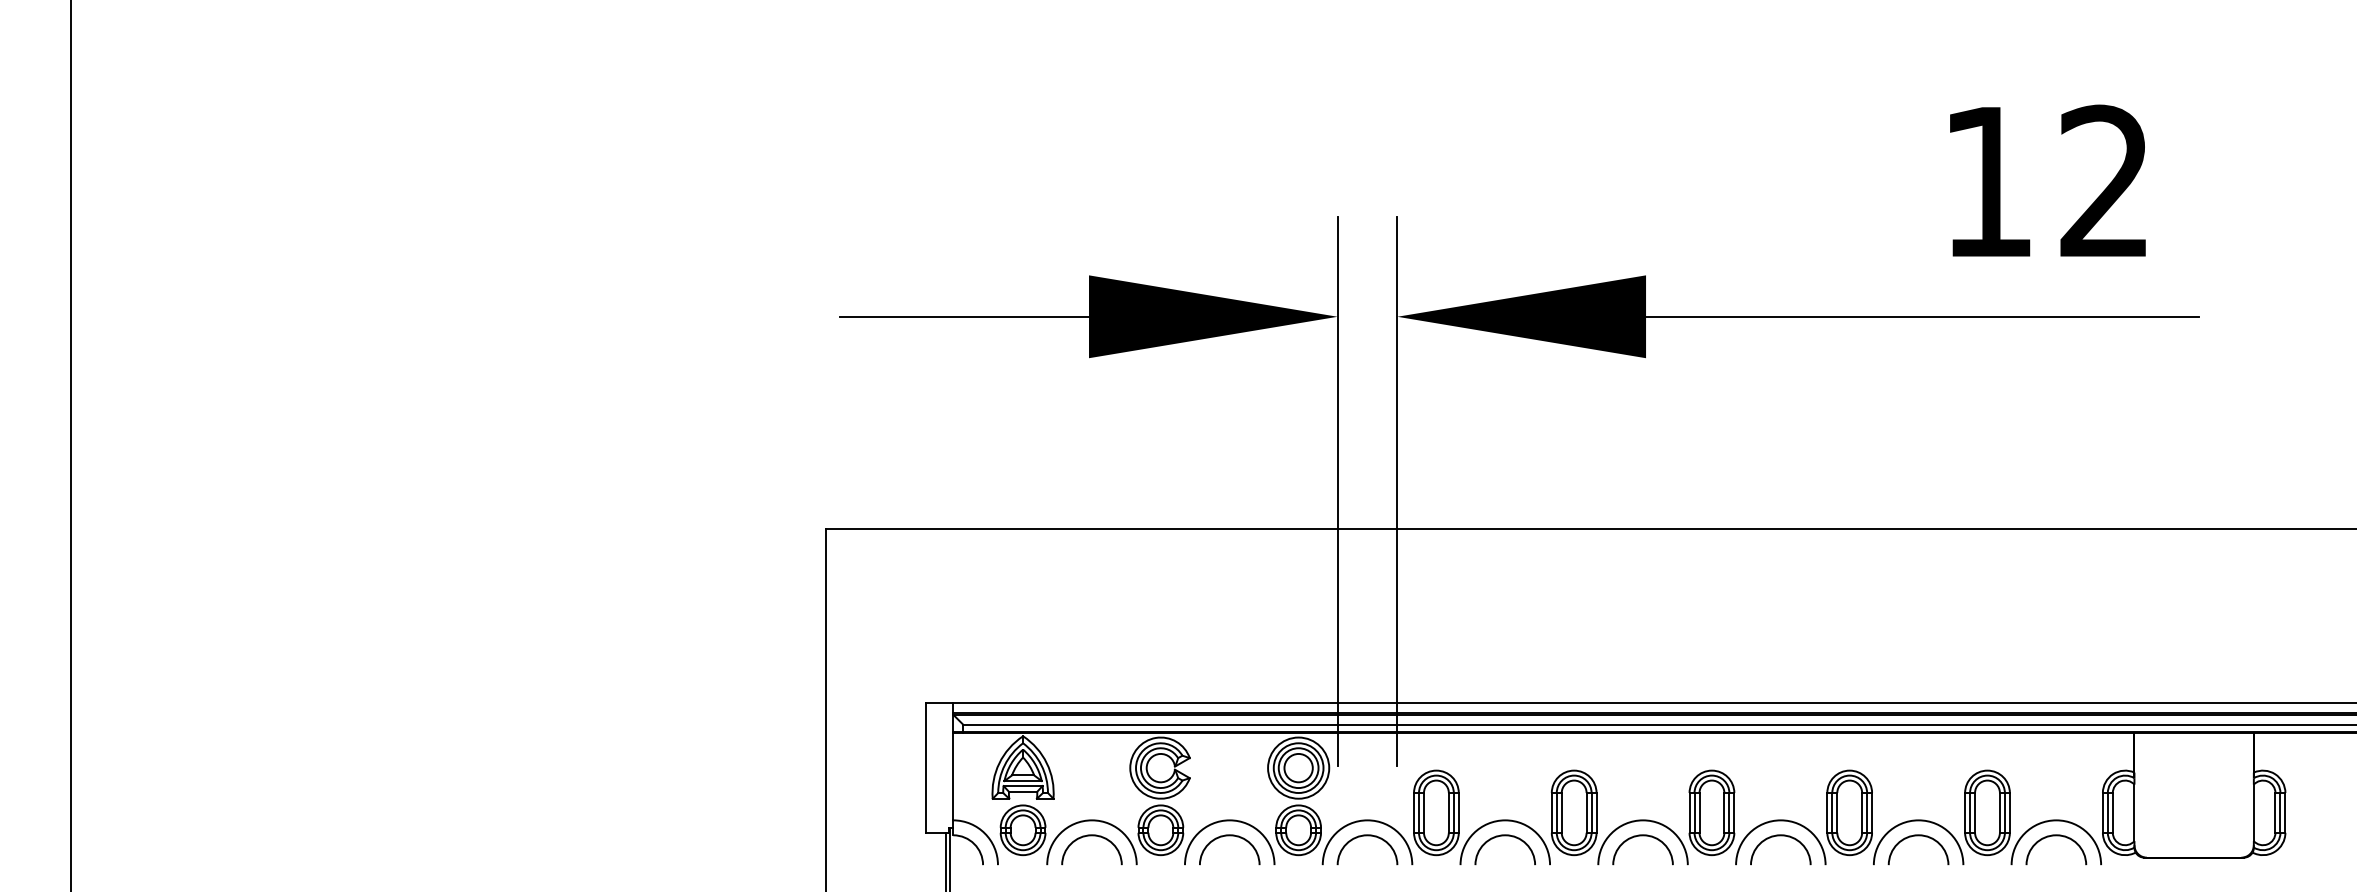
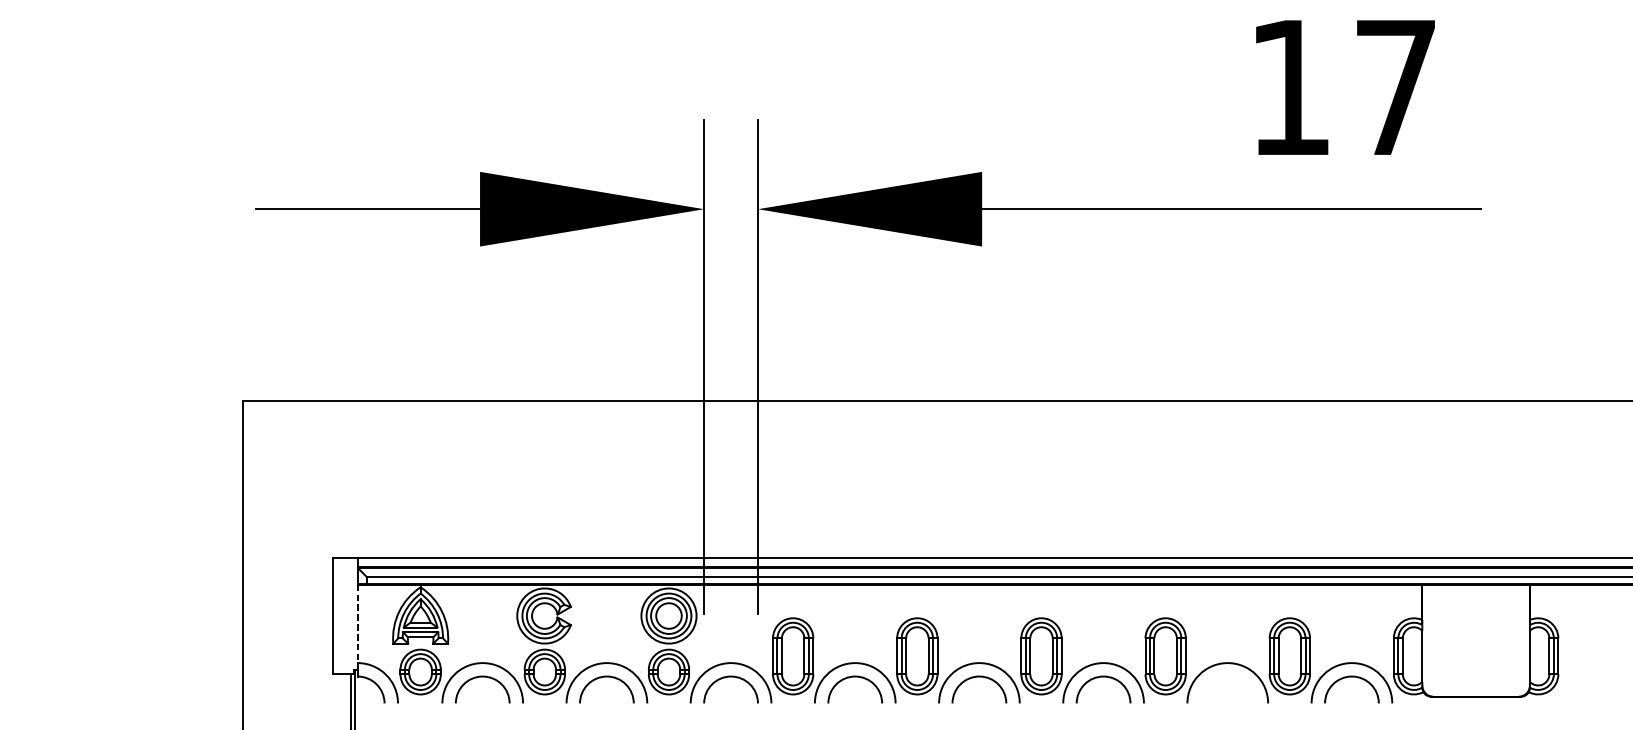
text: (2104, 180) -> (1395, 86), 12 -> 17
line: (953, 776) -> (357, 623), solid -> dashed
arc: (1918, 836) -> (1227, 677), removed

